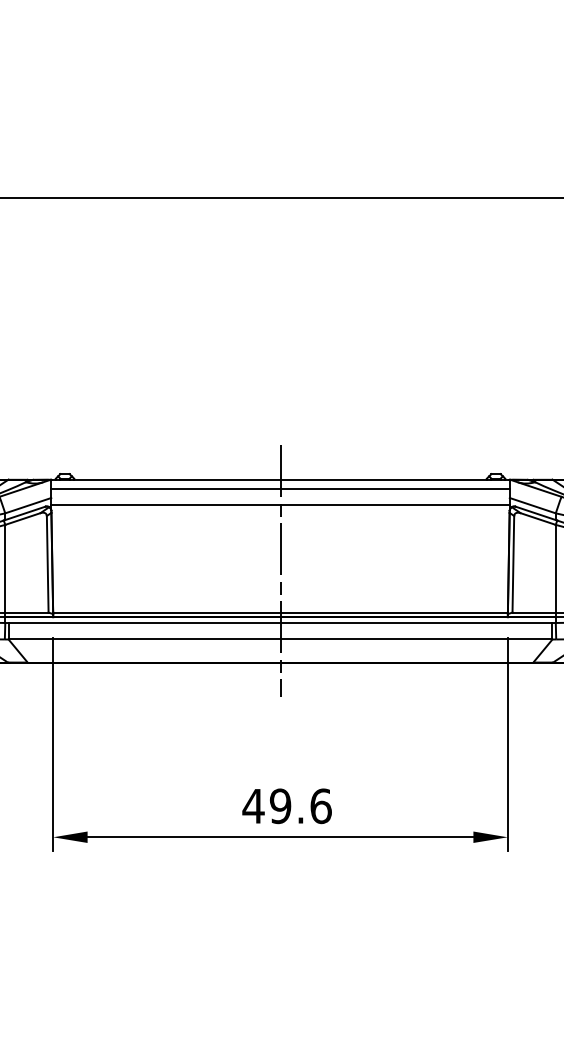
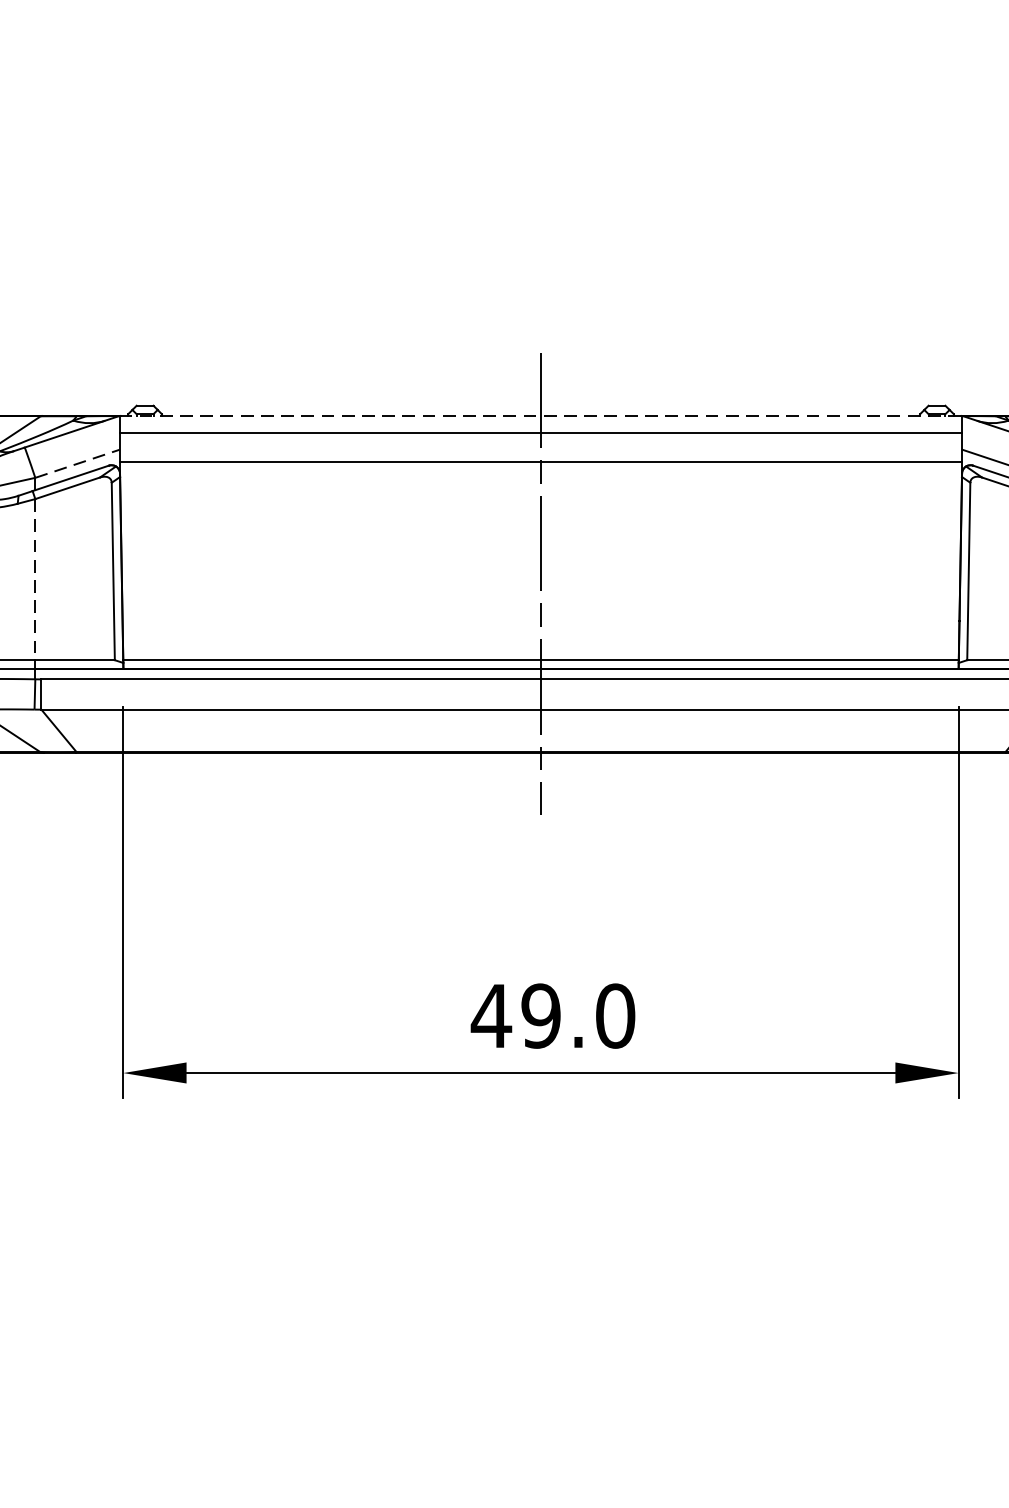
line: (280, 479) -> (540, 415), solid -> dashed
line: (28, 505) -> (77, 463), solid -> dashed
line: (5, 568) -> (35, 579), solid -> dashed
text: (320, 805) -> (614, 1014), 49.6 -> 49.0

